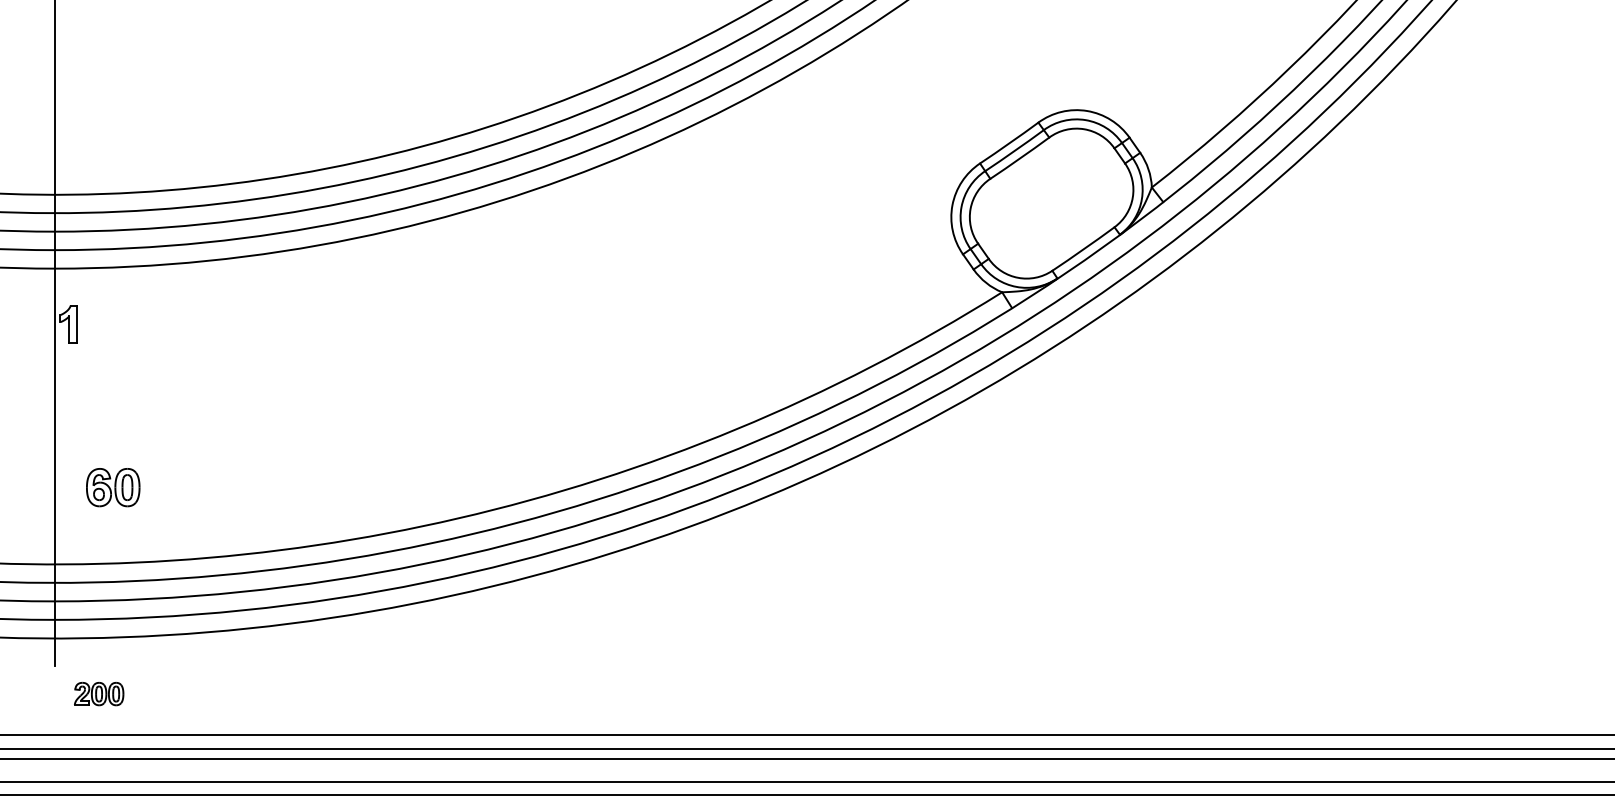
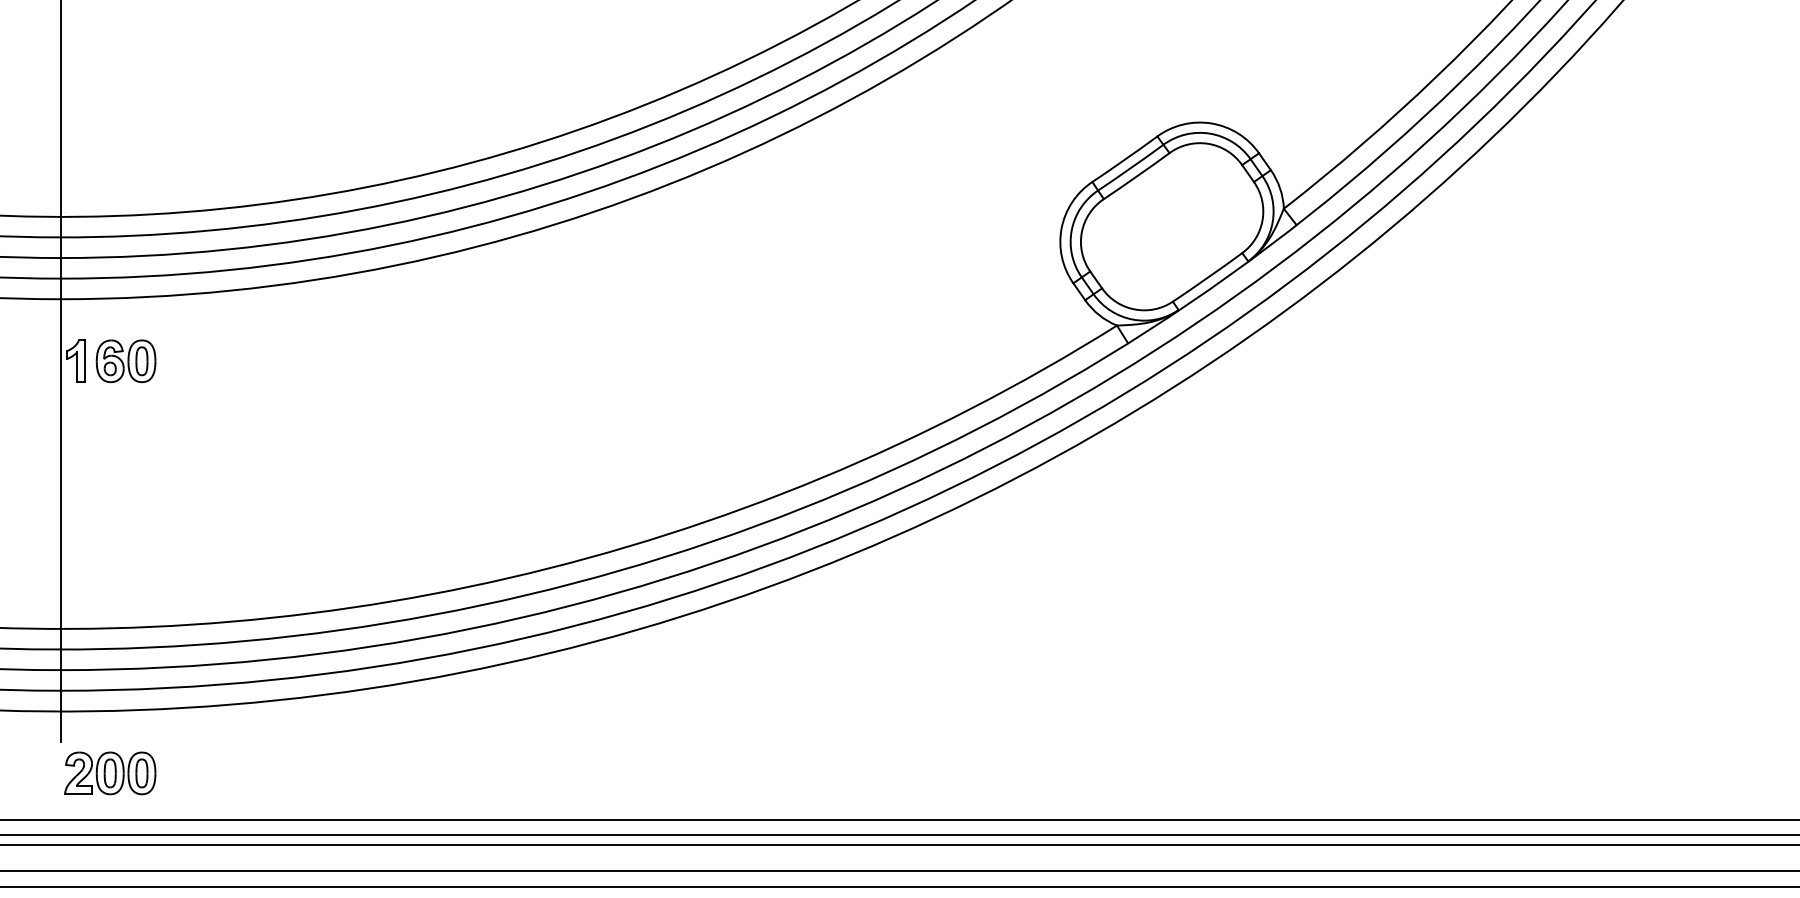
part: (112, 487) -> (125, 361), moved
part: (99, 694) -> (110, 773), size x1.67

